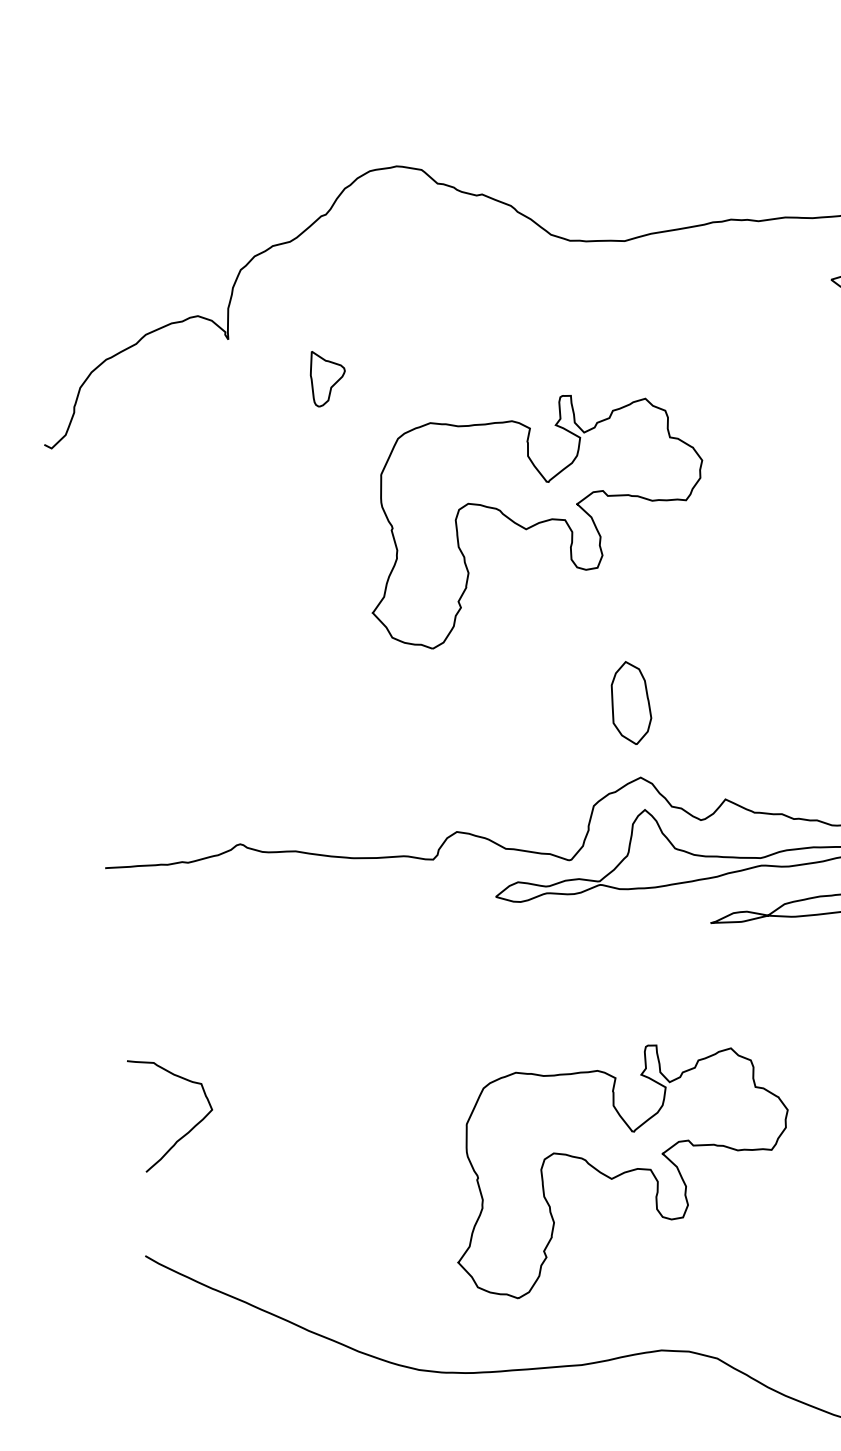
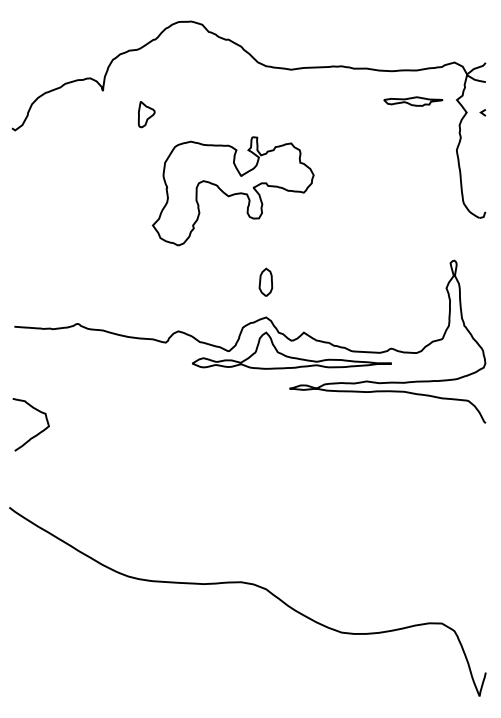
part: (629, 700) -> (265, 281), size x0.71
curve: (191, 1125) -> (38, 432), moved
part: (618, 1167) -> (232, 495), removed

